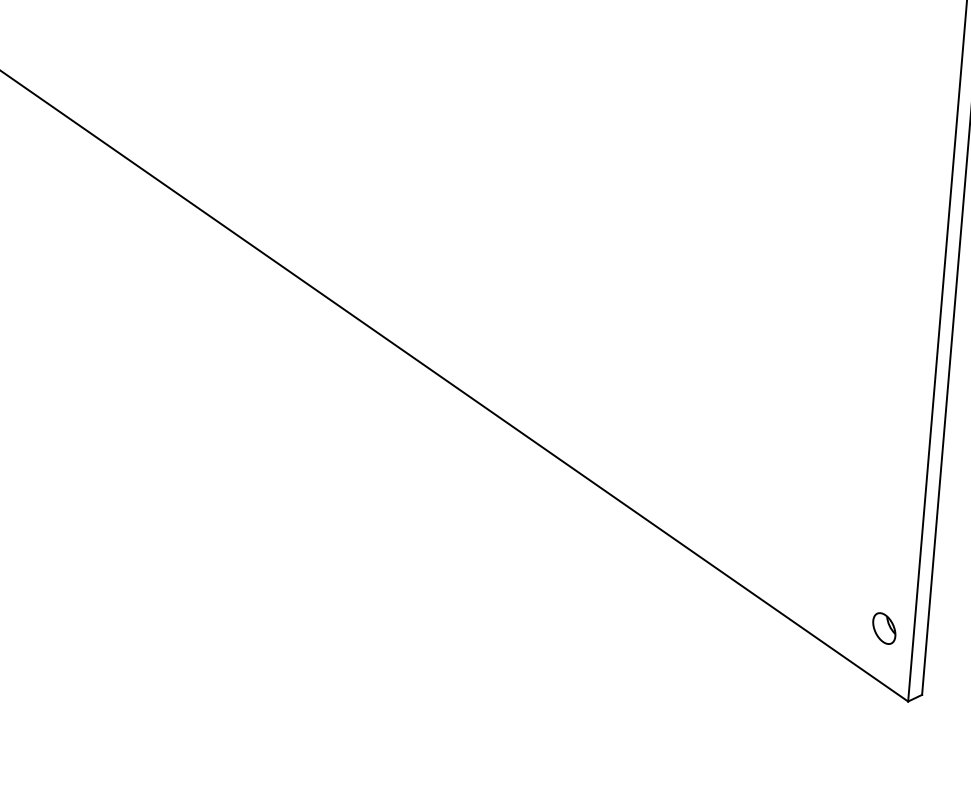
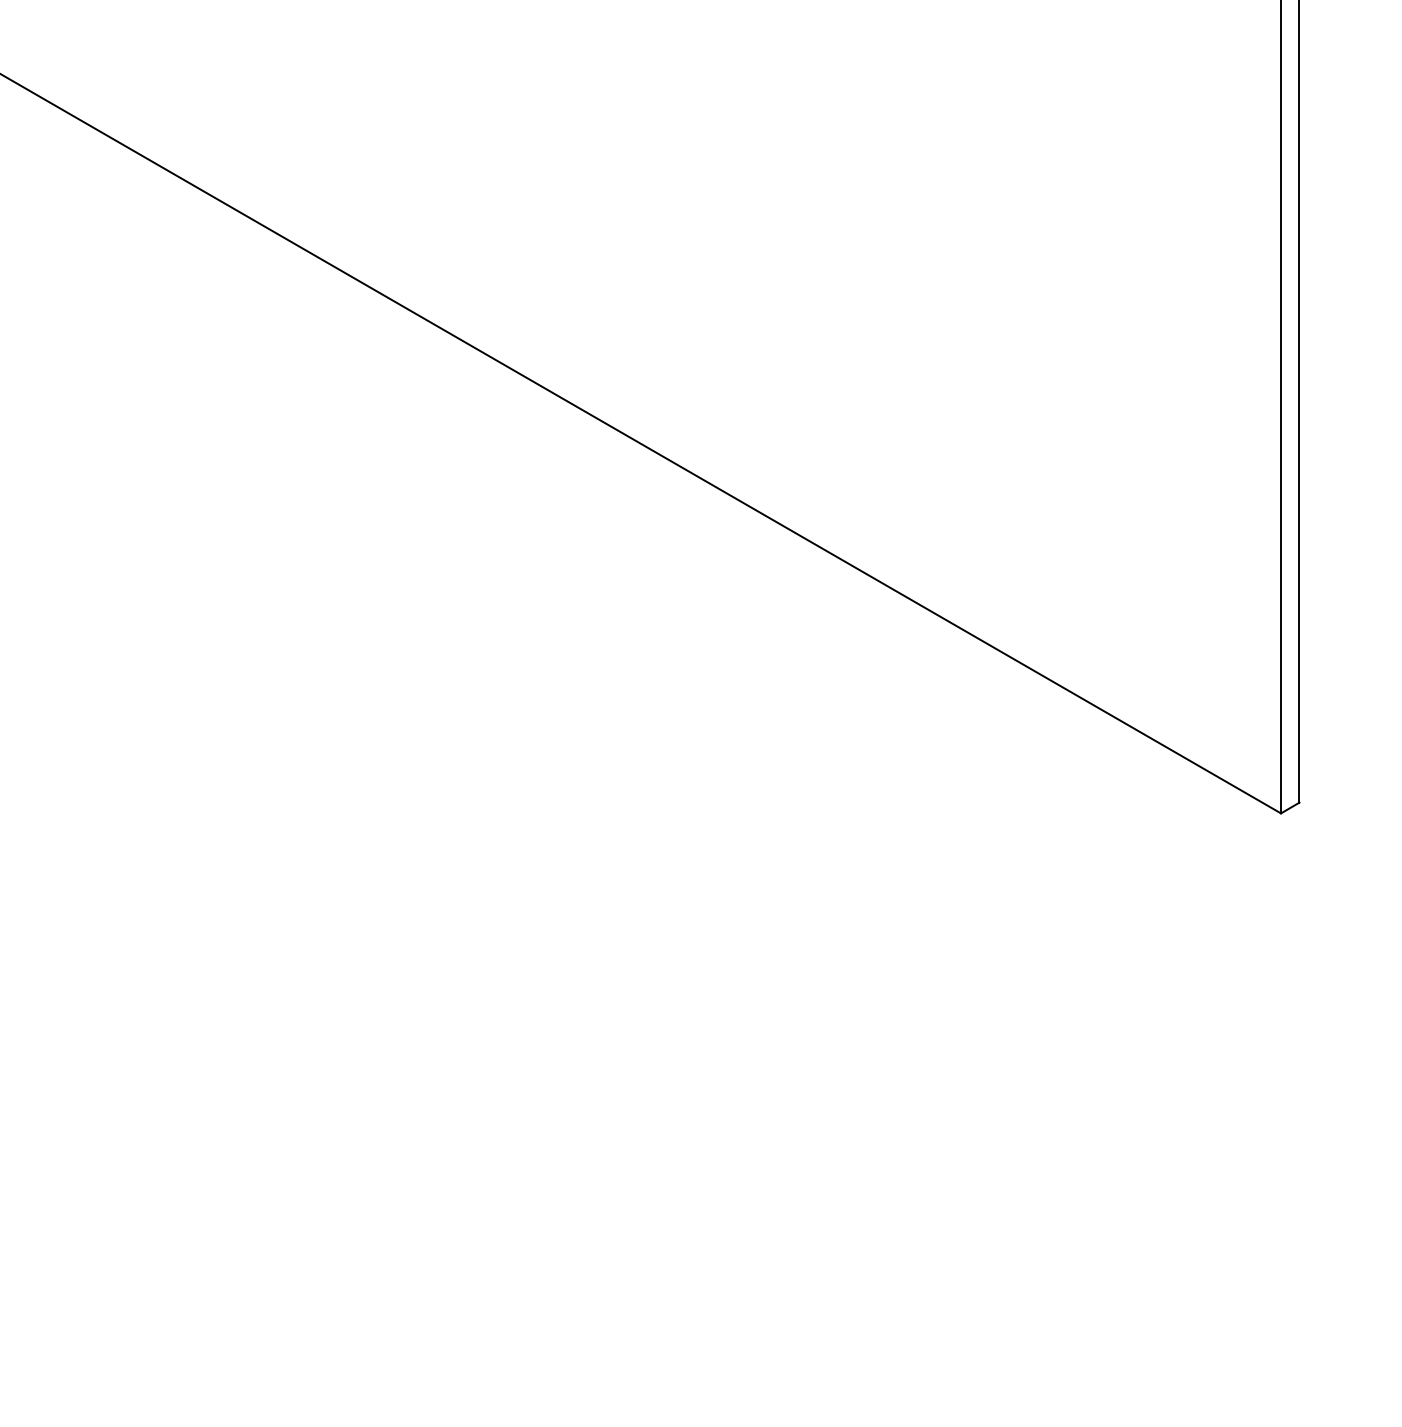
part: (884, 628) -> (1239, 715), removed

